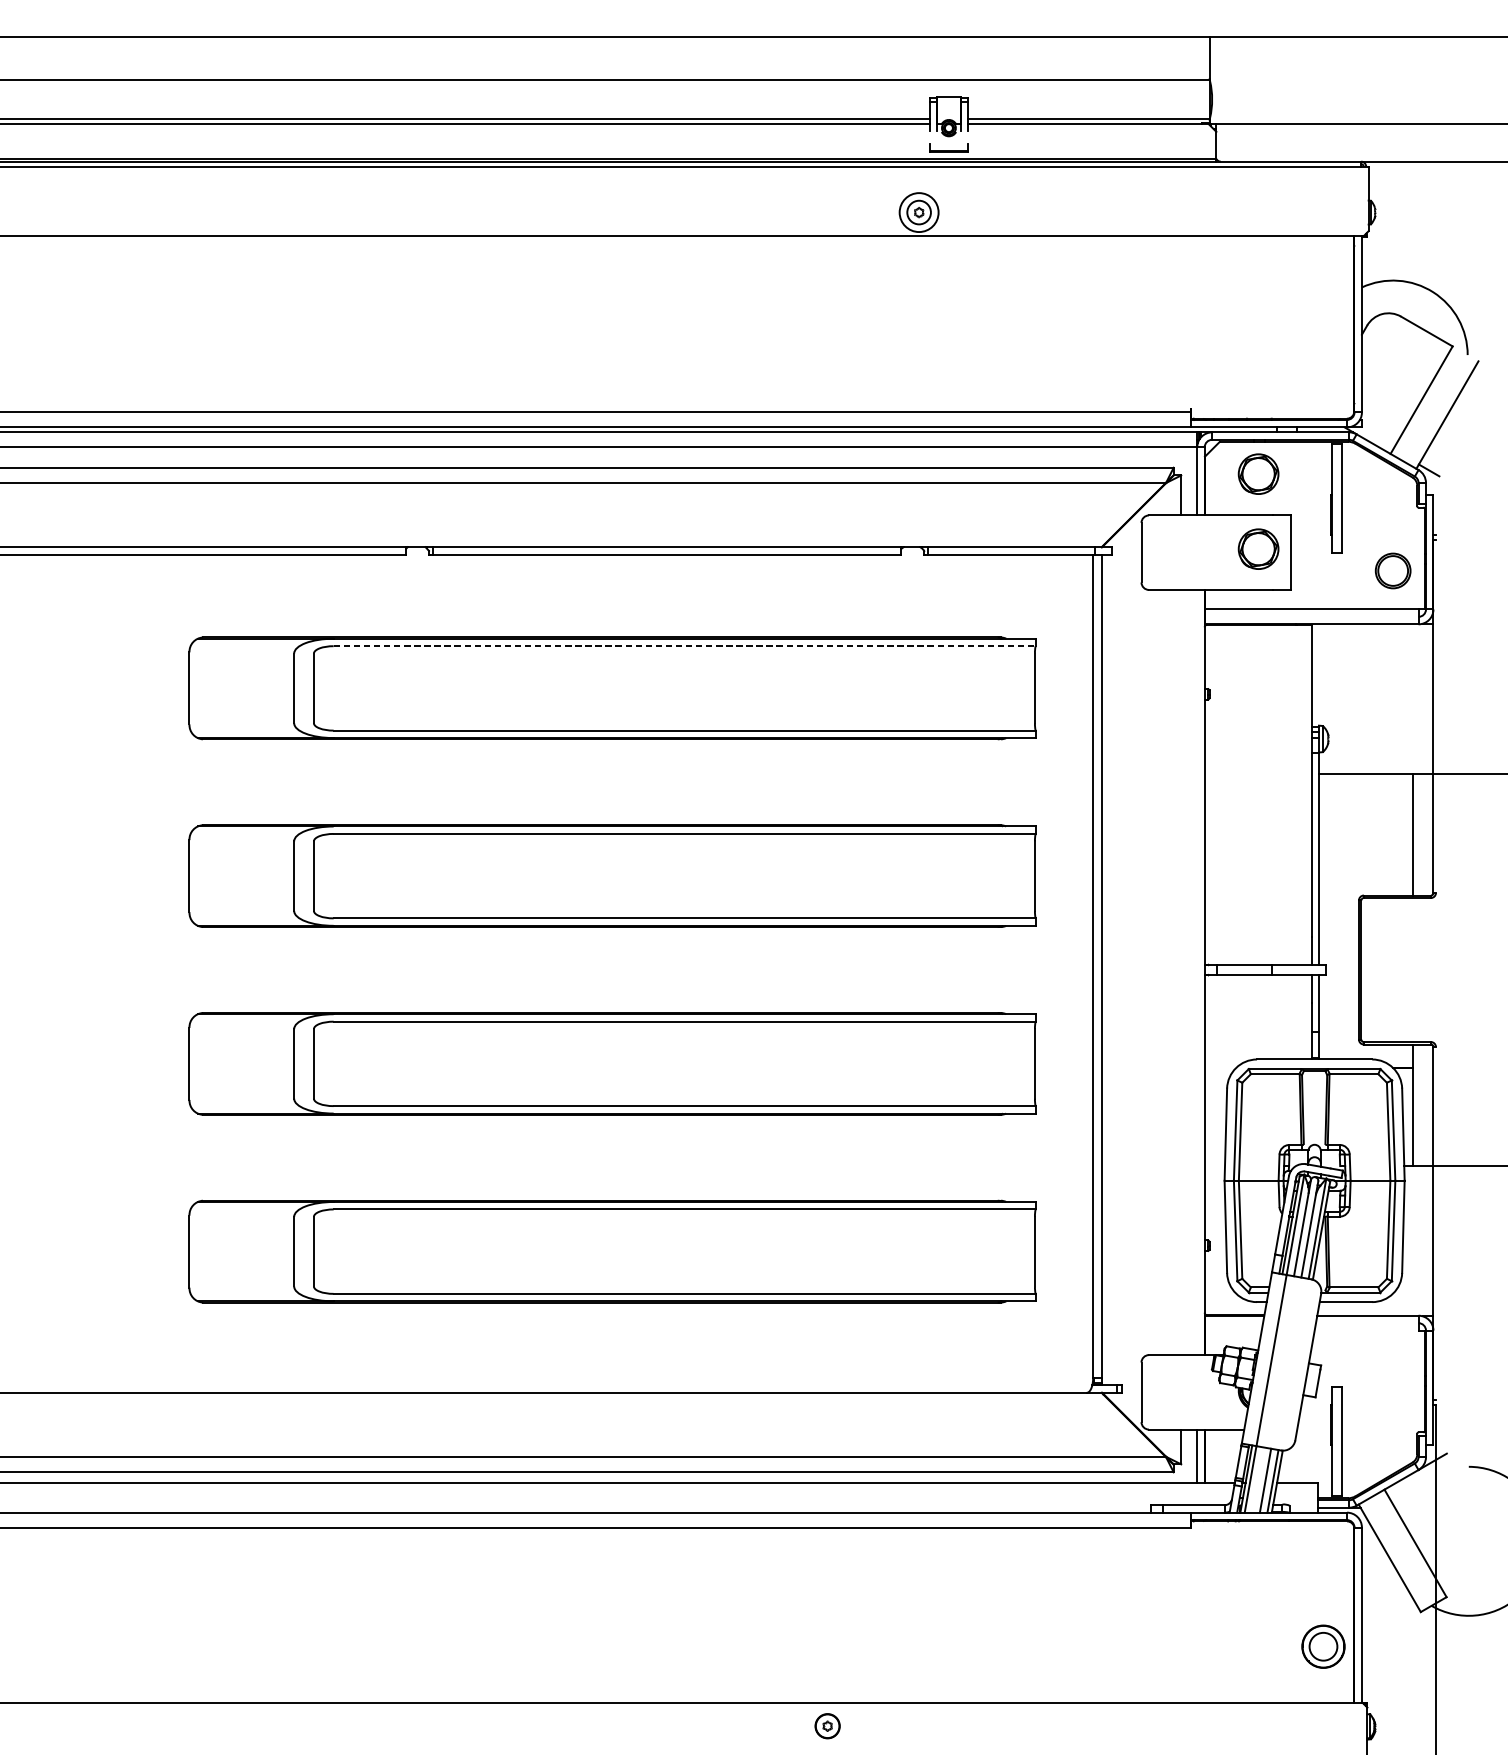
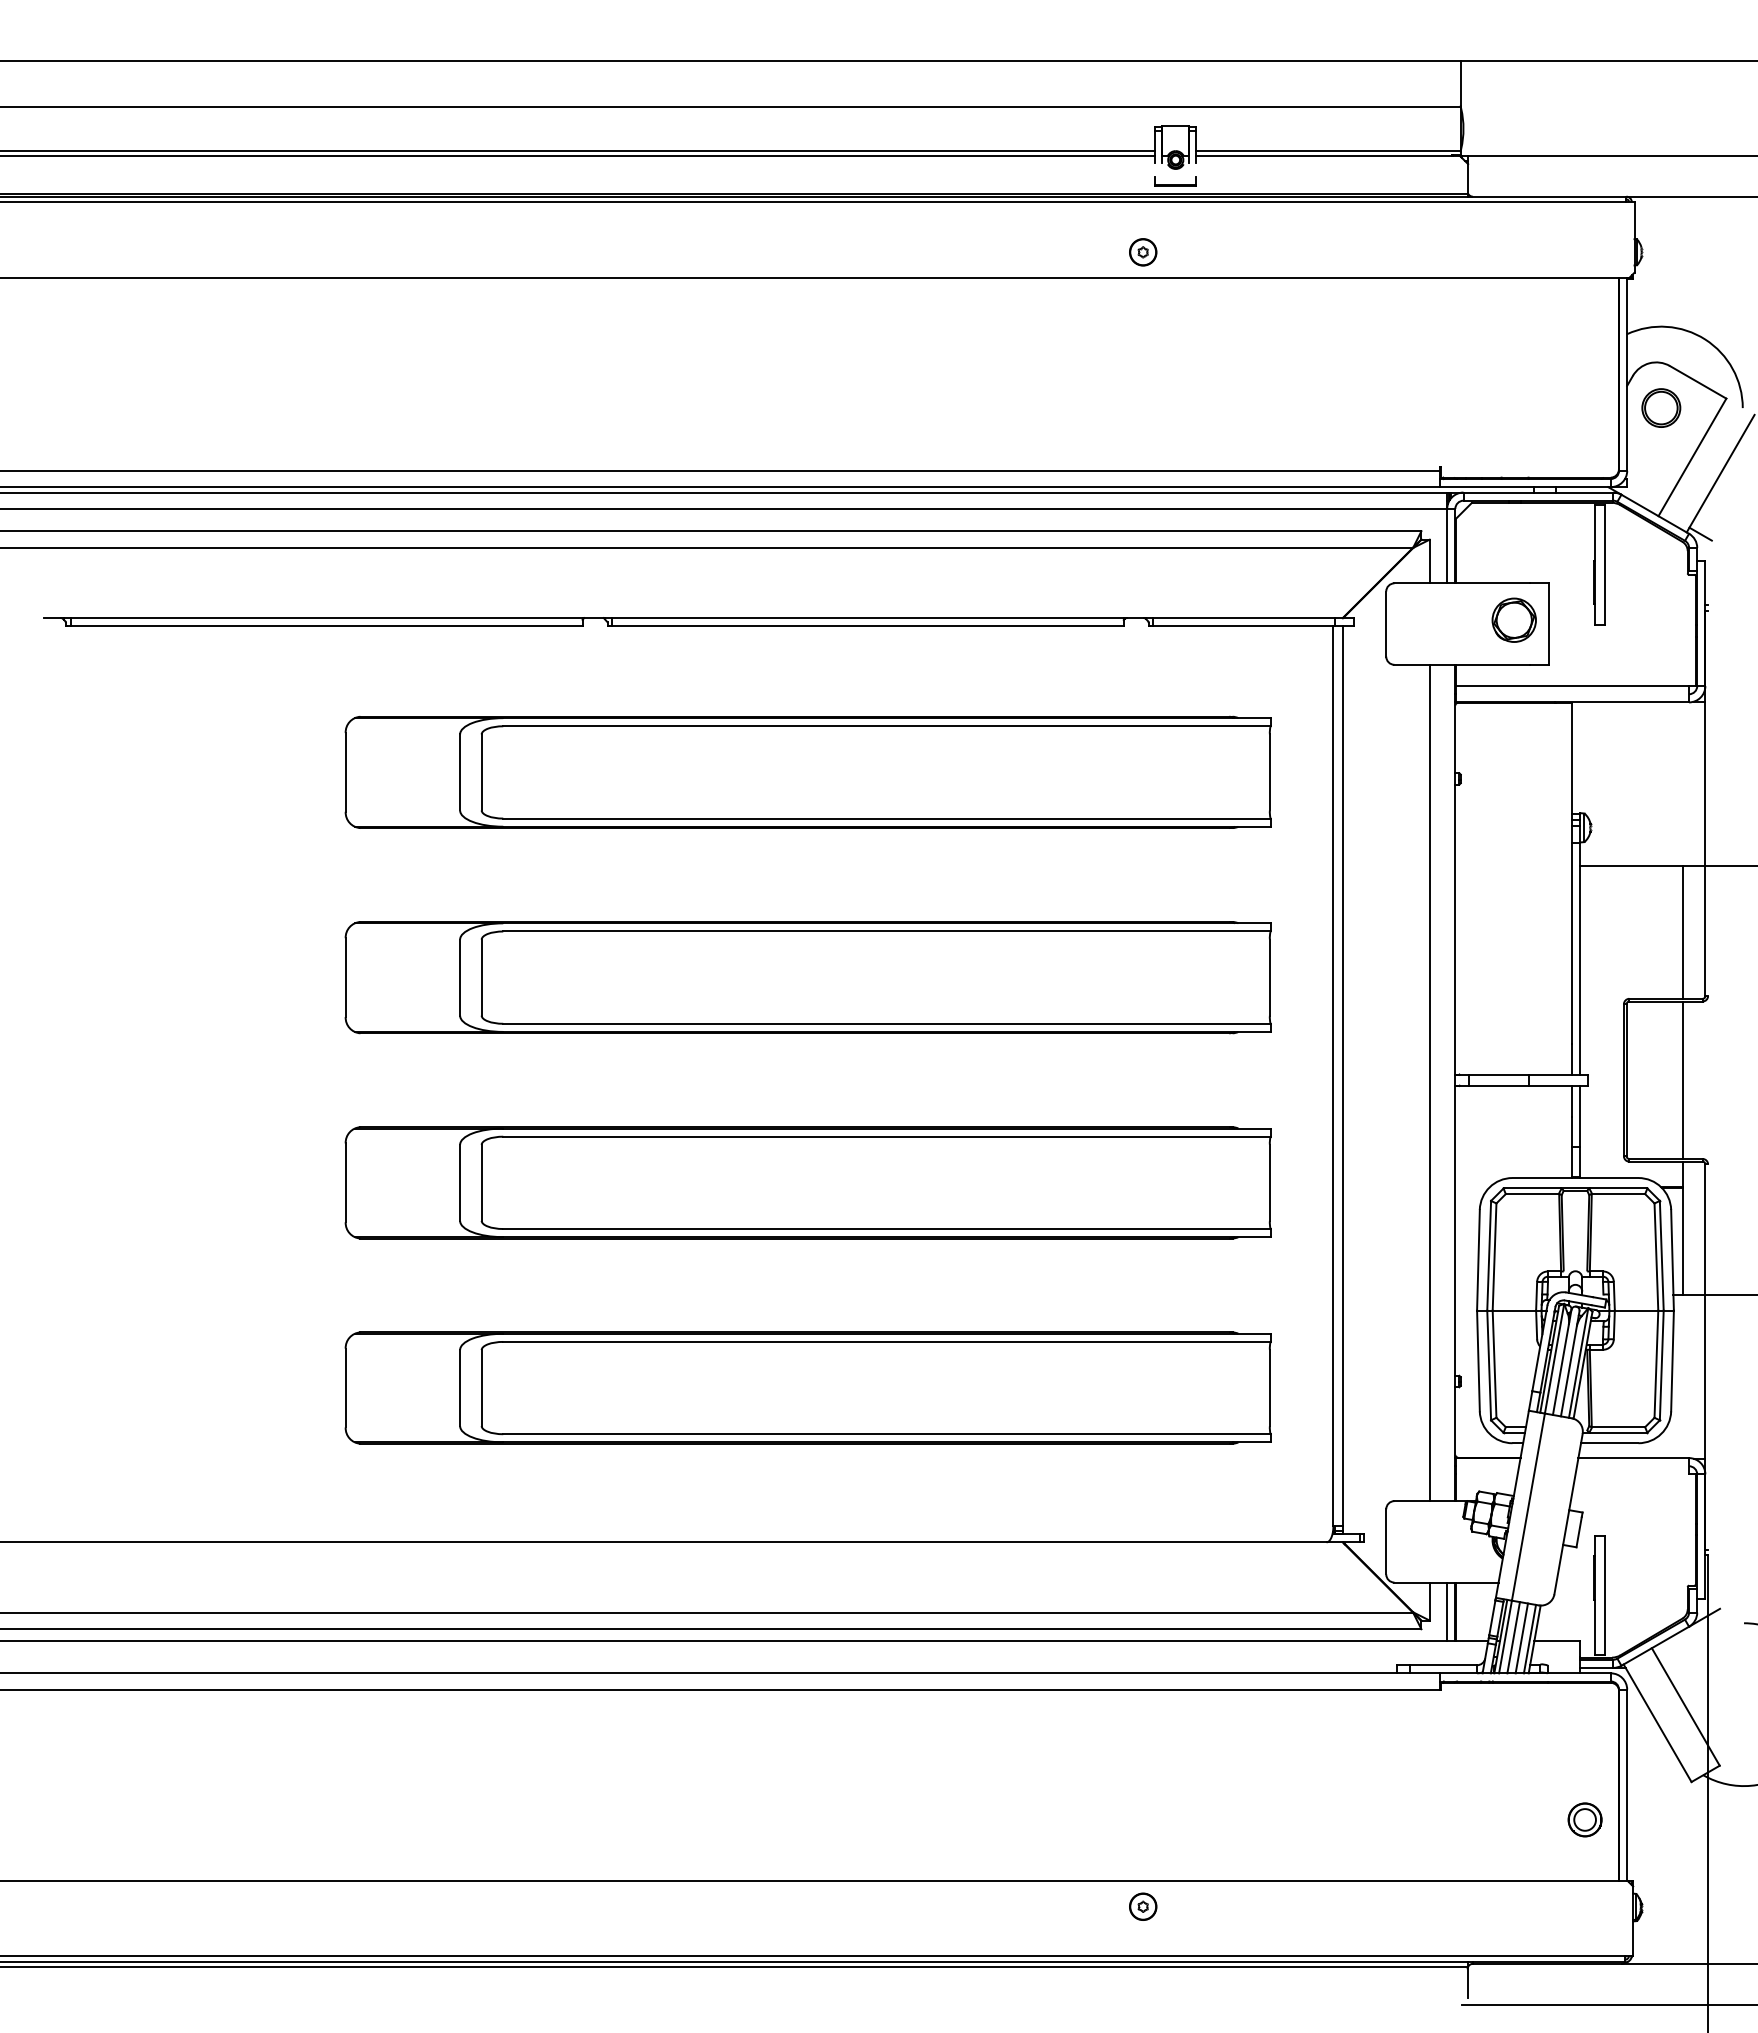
circle: (918, 212) -> (1142, 252), size x0.62
part: (1257, 473) -> (1513, 537), removed
part: (1393, 570) -> (1661, 407), moved
line: (685, 646) -> (887, 726), dashed -> solid
line: (1413, 969) -> (1683, 1079), added
line: (1181, 972) -> (1429, 1082), added
line: (1257, 1479) -> (1513, 1637), added
part: (1322, 1646) -> (1584, 1819), size x0.71
part: (827, 1725) -> (1143, 1906), moved

